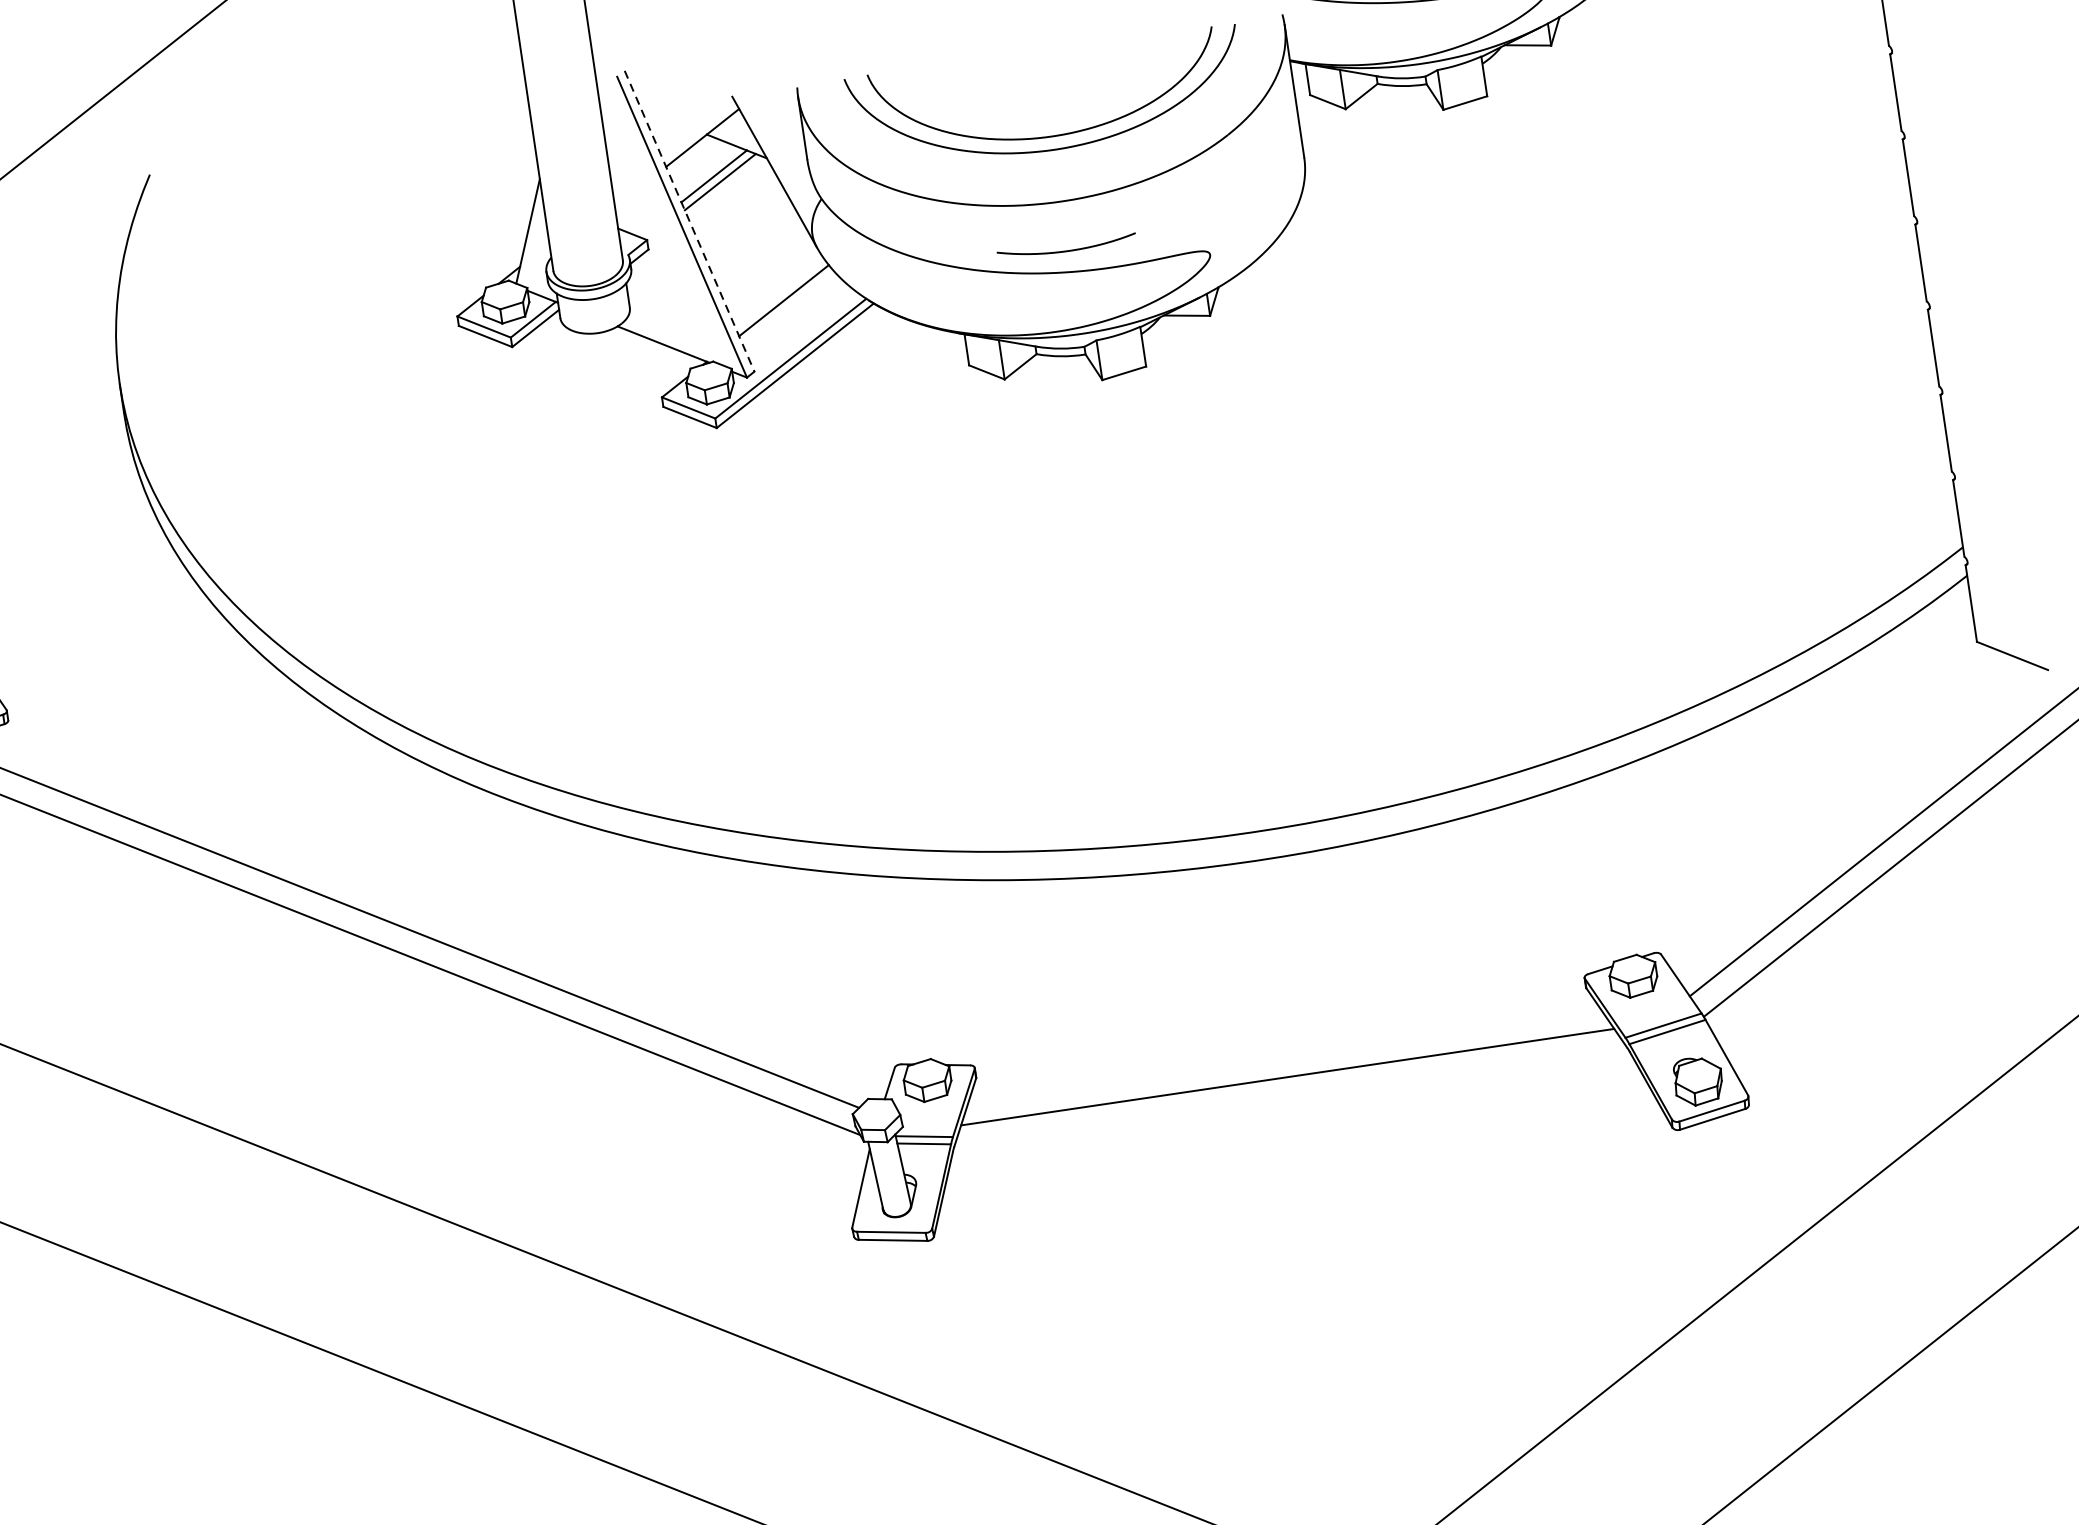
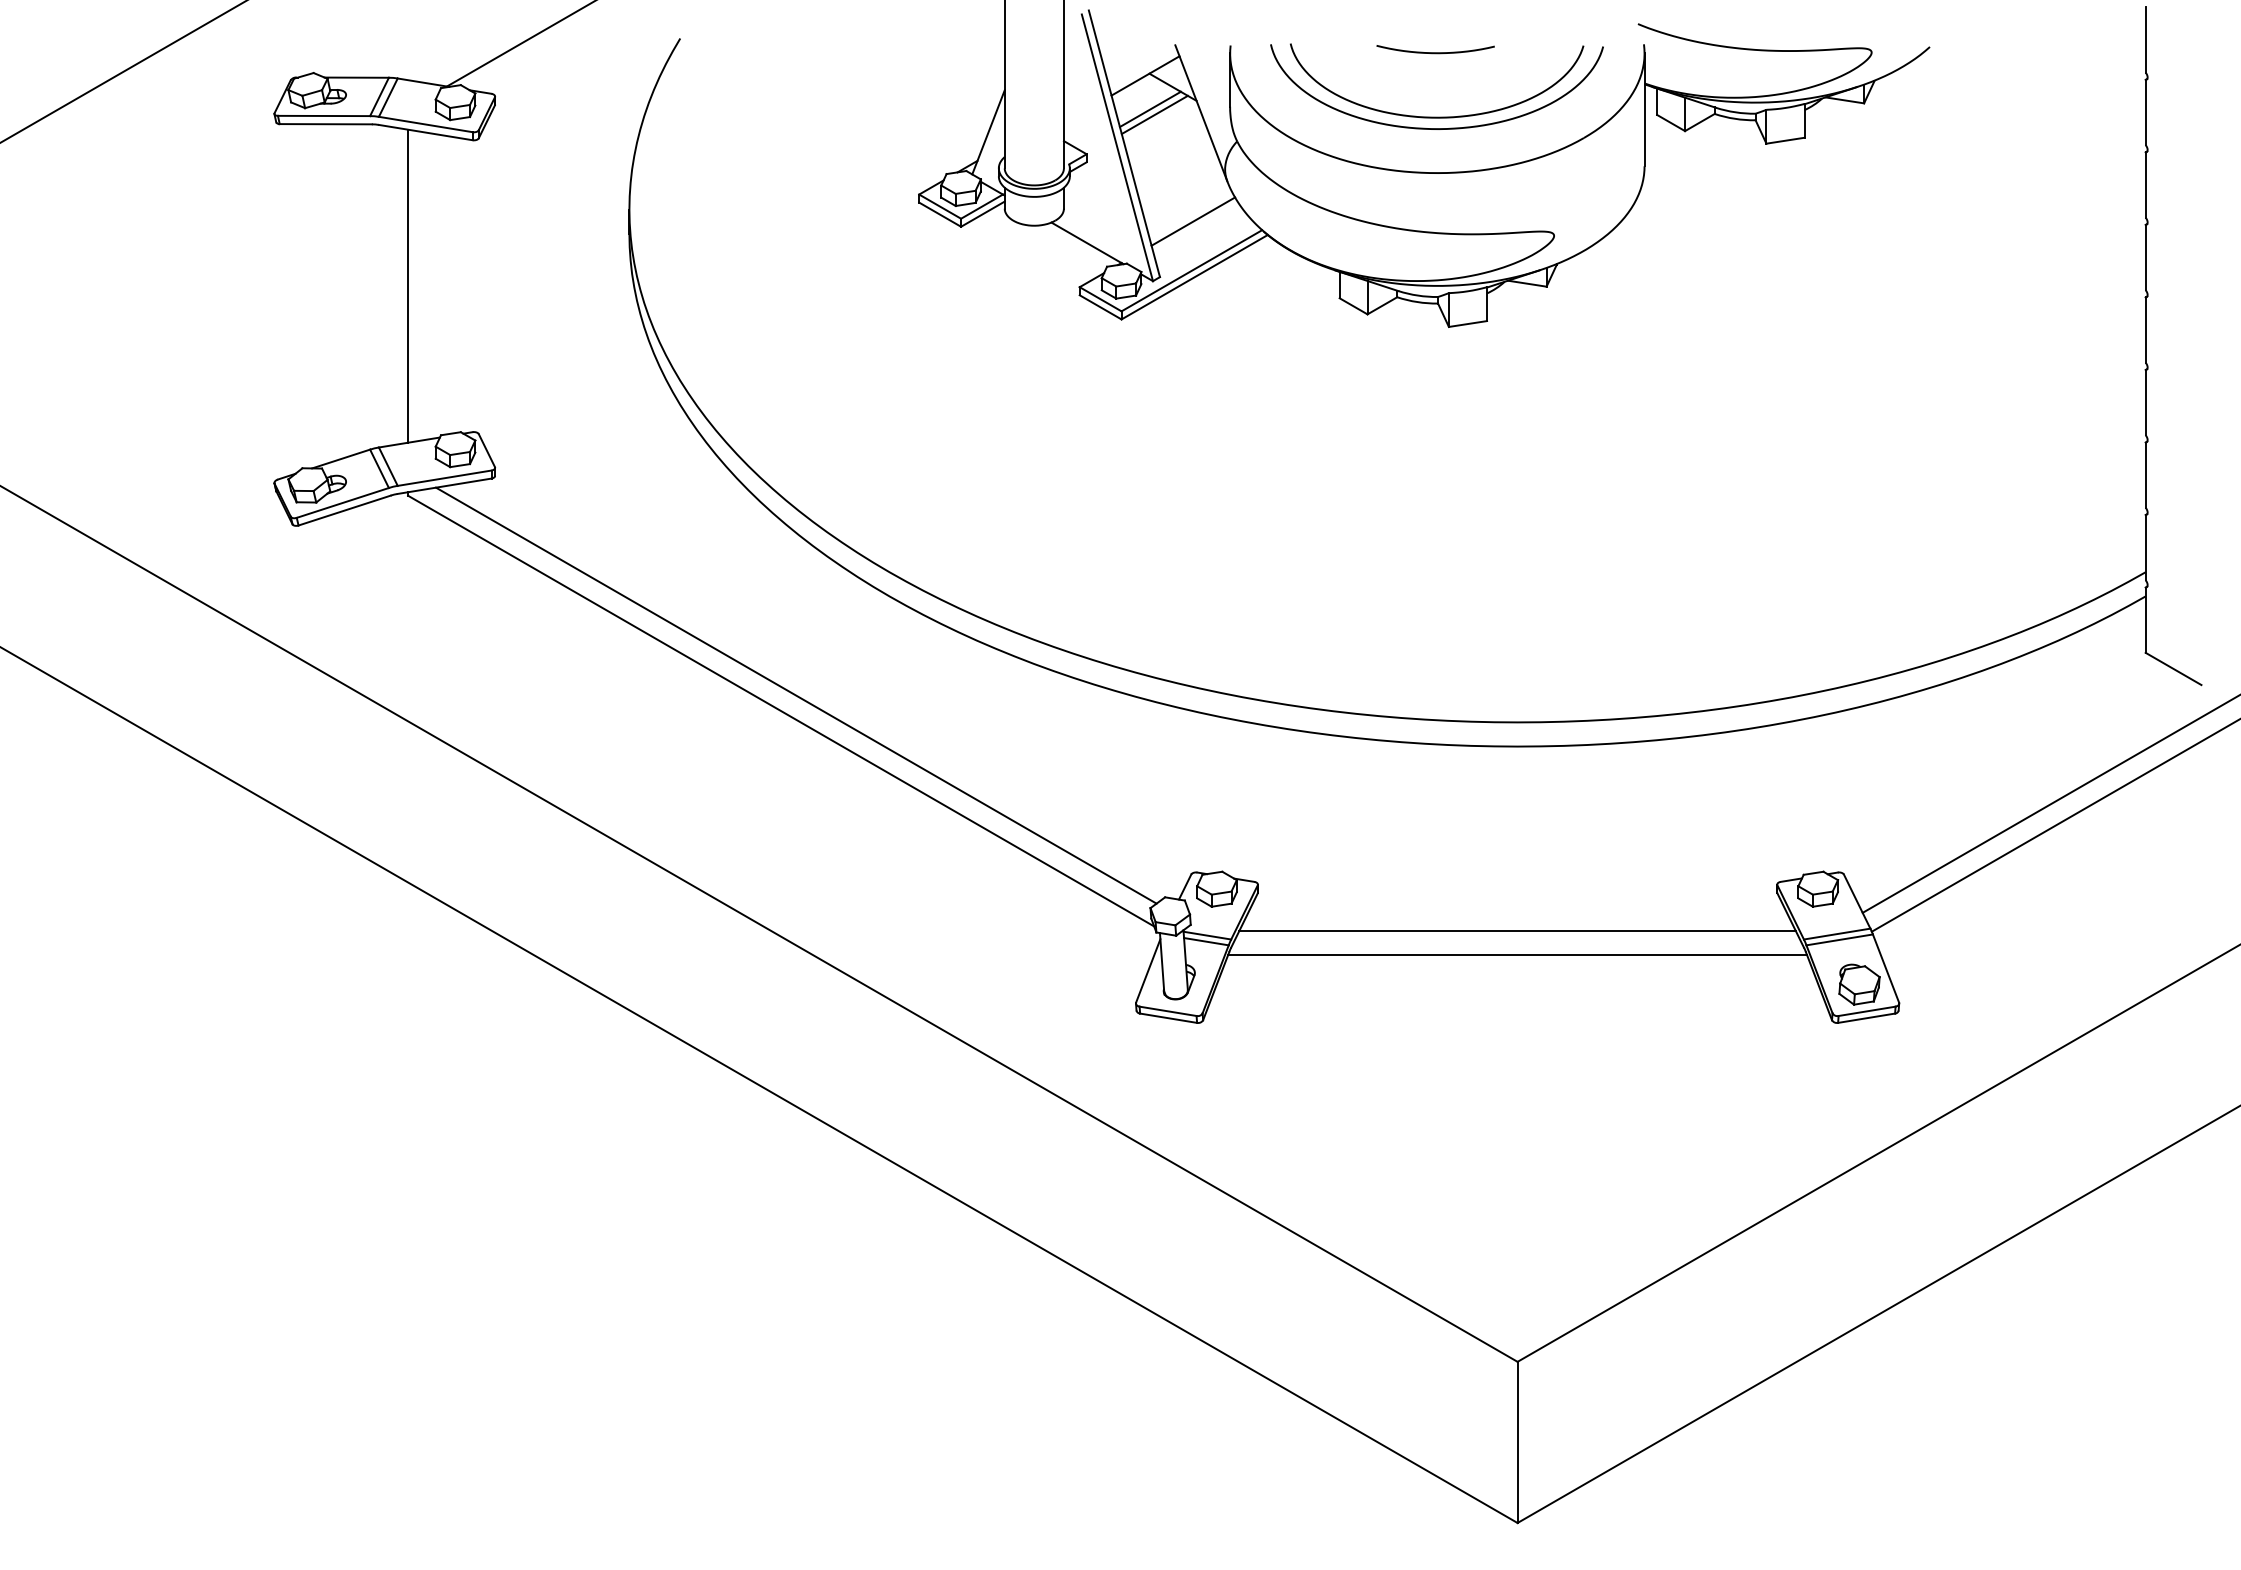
line: (689, 220) -> (1124, 143), dashed -> solid
curve: (1067, 250) -> (1435, 52), moved
line: (1291, 1105) -> (1517, 954), added

